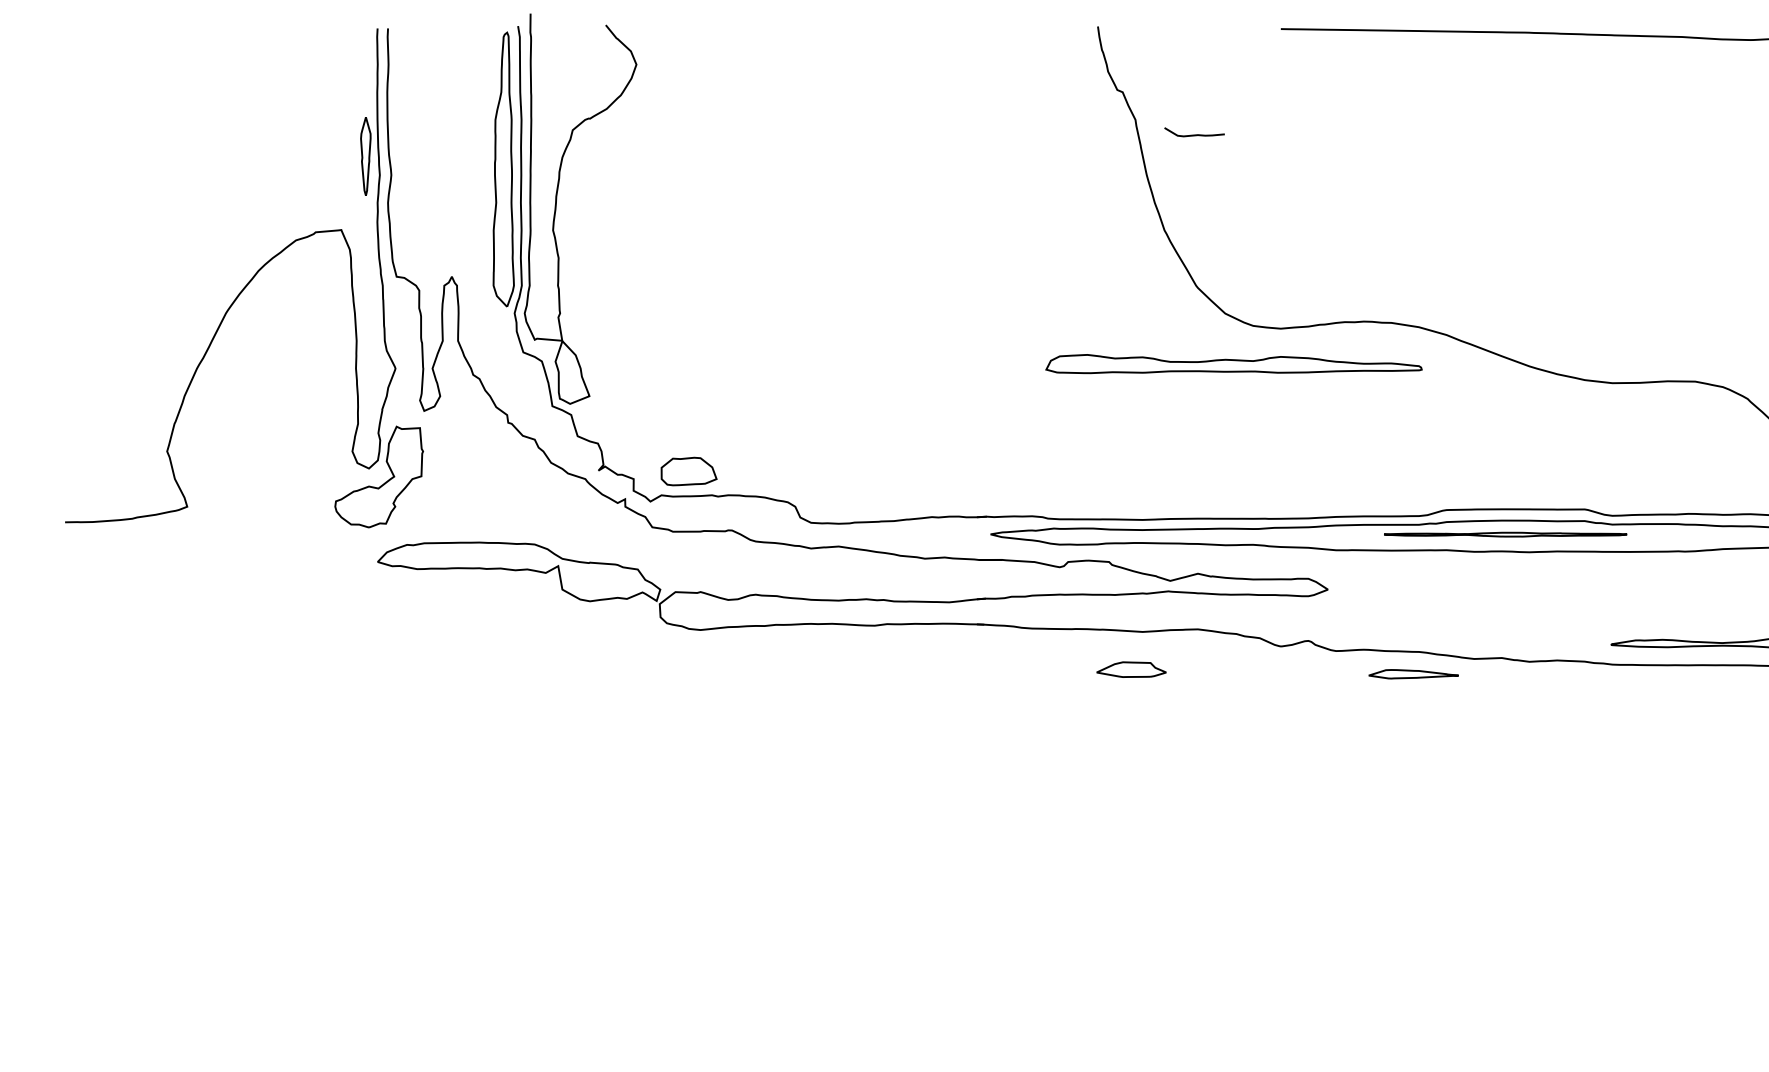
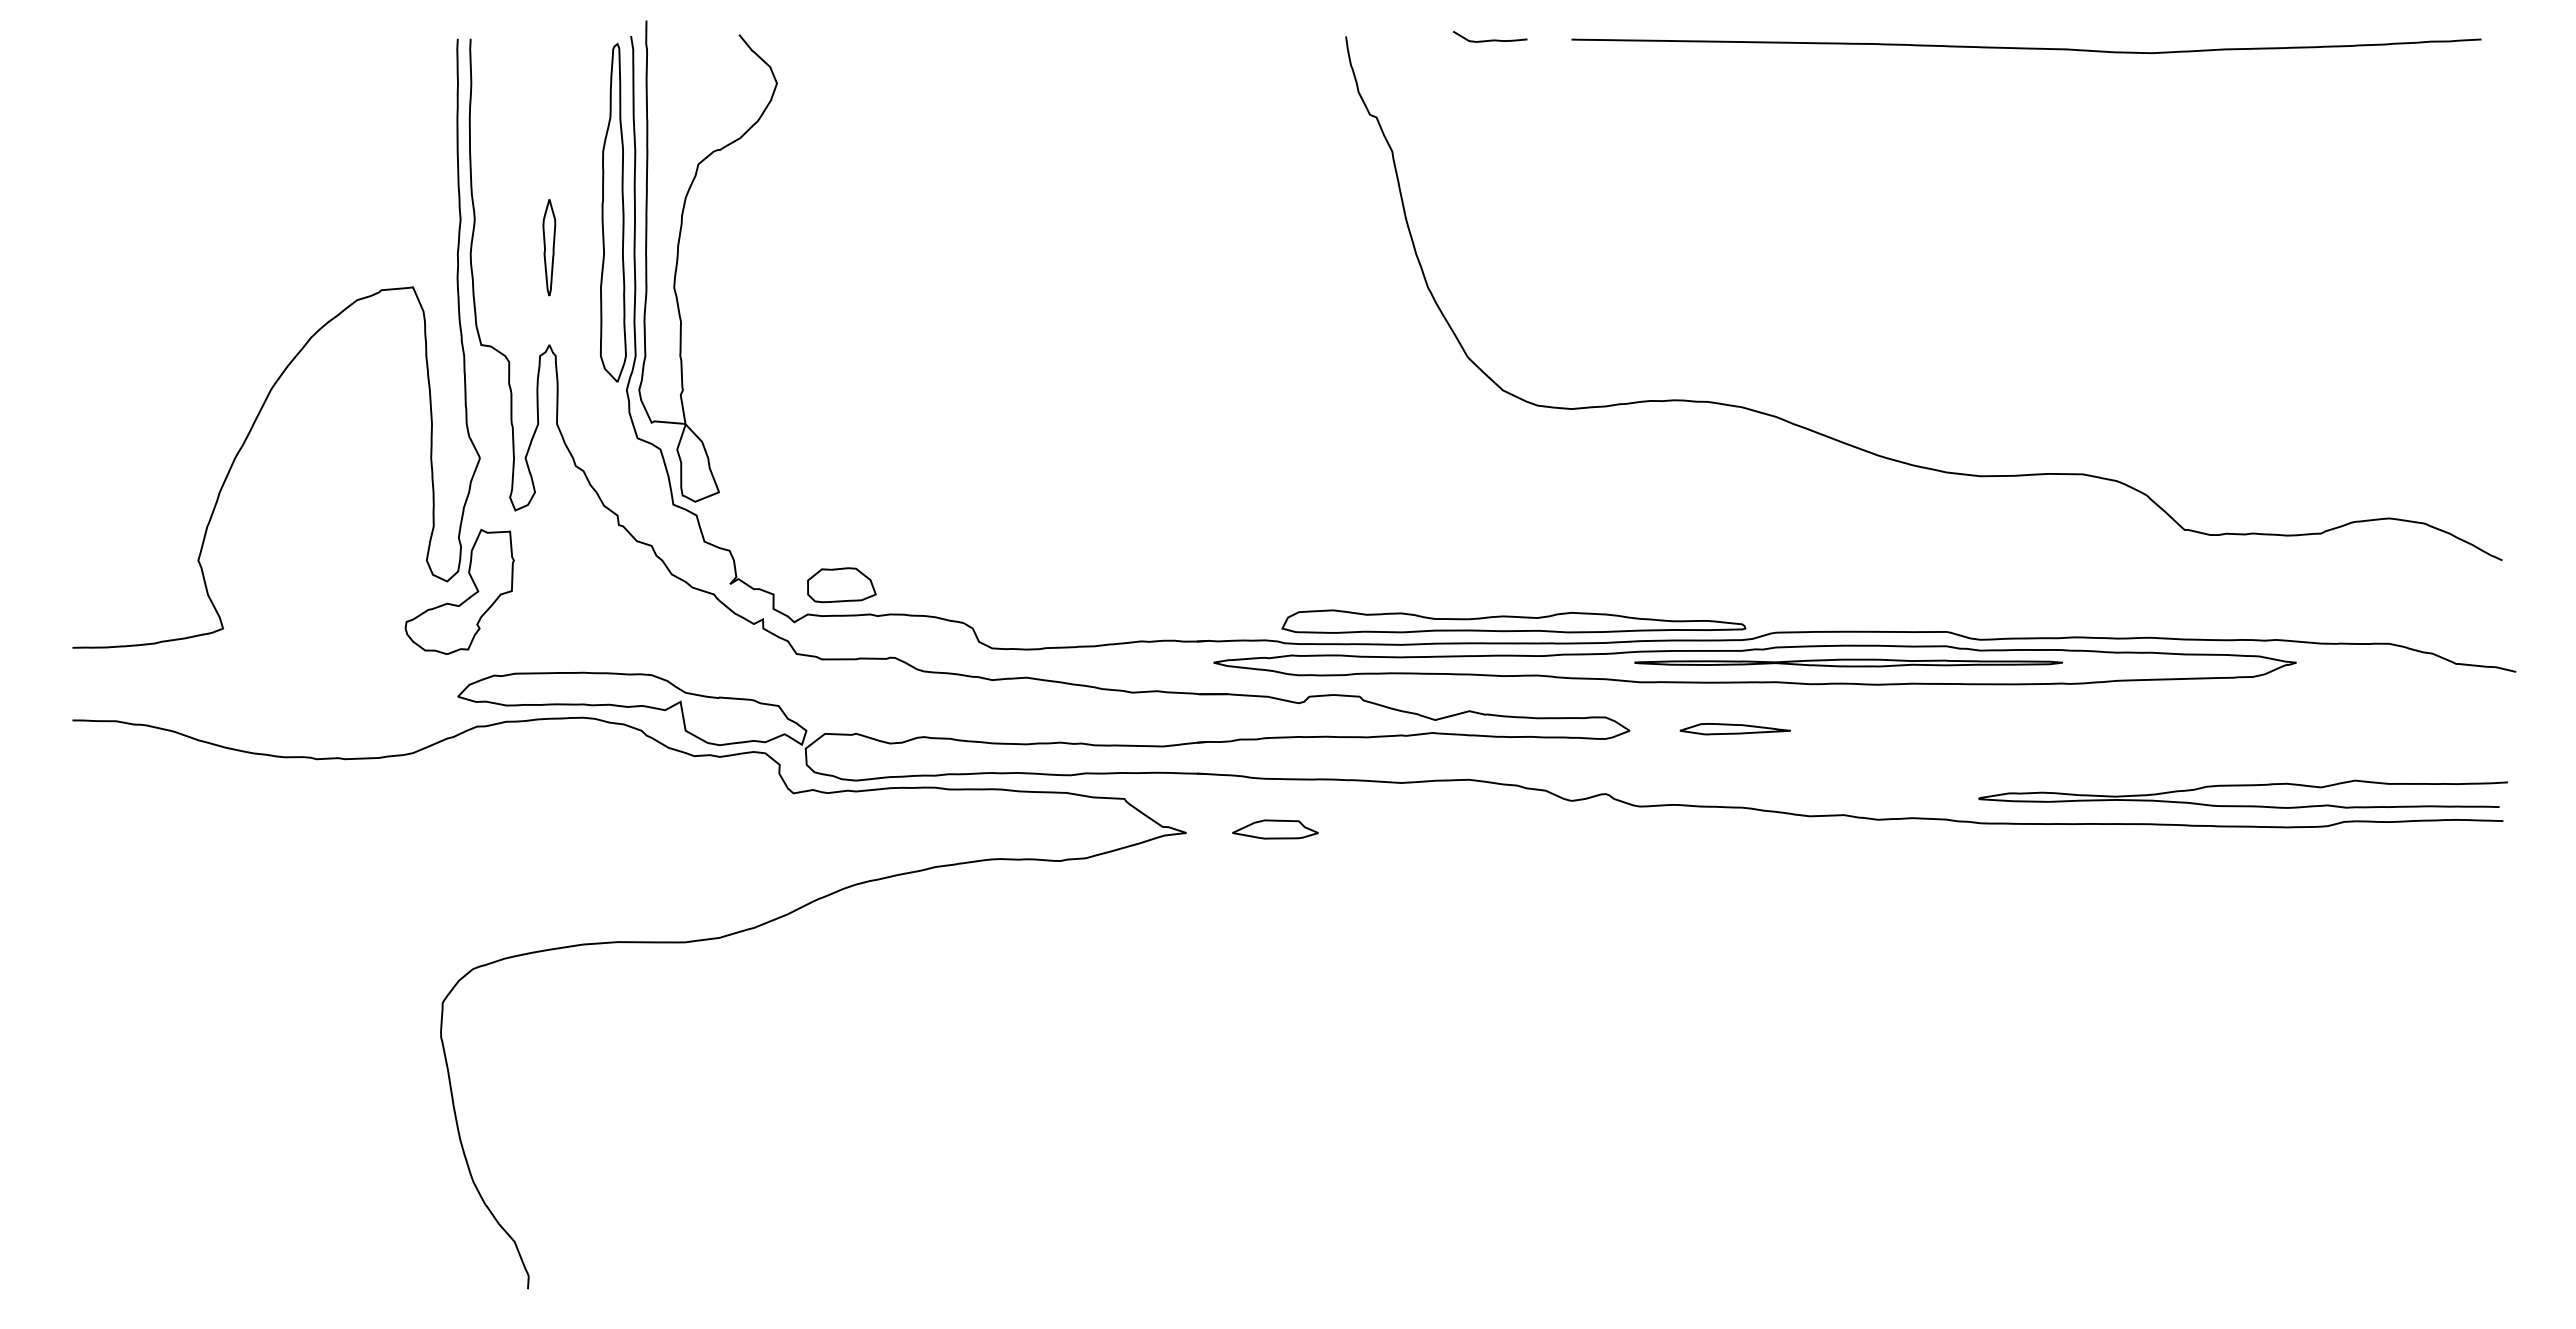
curve: (1194, 134) -> (1490, 39), moved
part: (365, 156) -> (549, 247), moved
part: (1233, 363) -> (1513, 621), moved
part: (1505, 534) -> (1848, 662), size x1.43
part: (1131, 669) -> (1275, 829), moved
part: (1412, 674) -> (1734, 729), moved
curve: (516, 762) -> (629, 943), added

